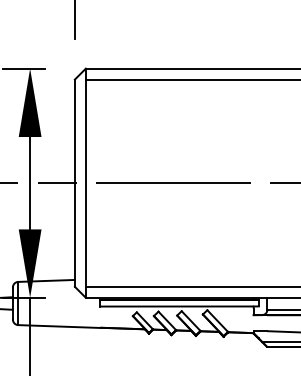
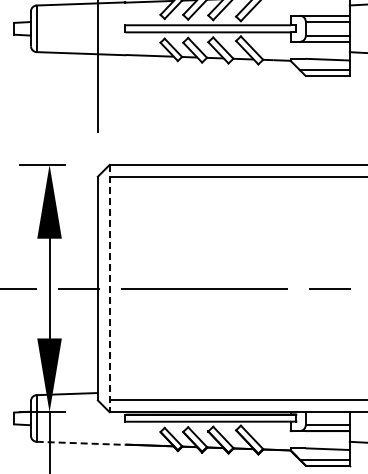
line: (85, 183) -> (109, 288), solid -> dashed
line: (59, 326) -> (81, 443), solid -> dashed

